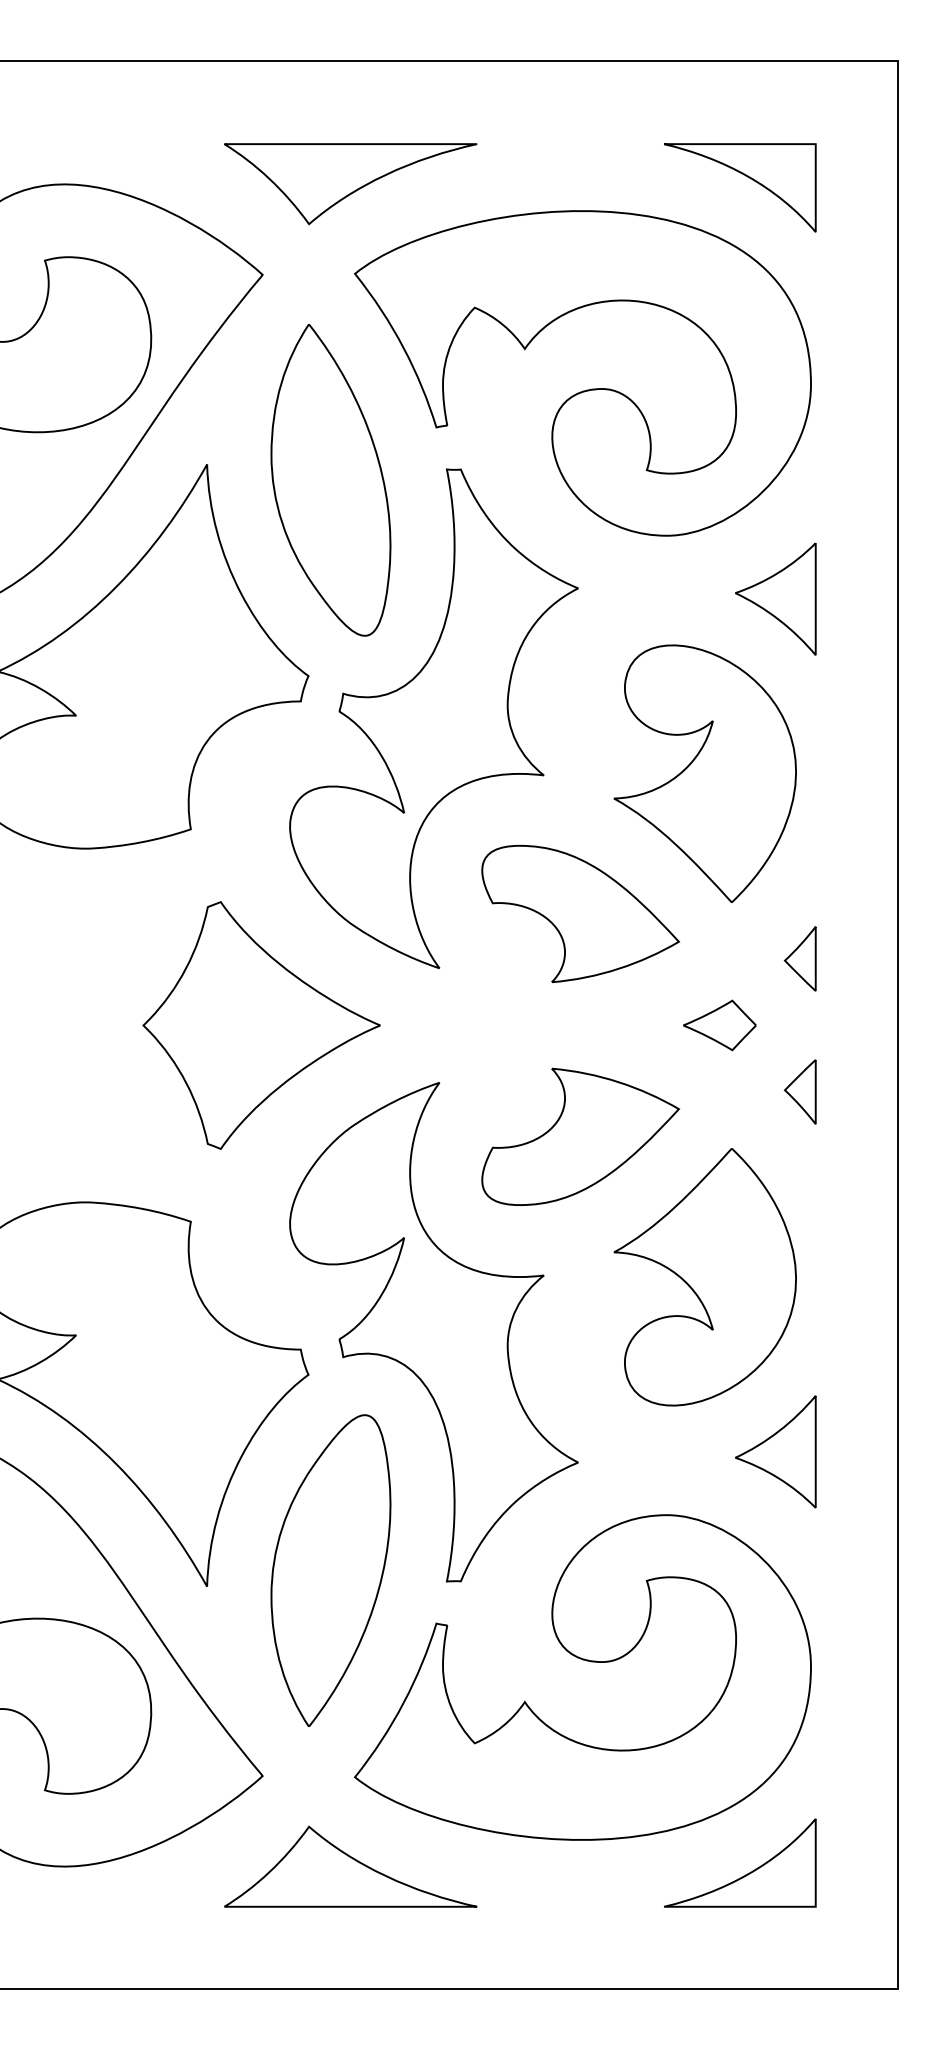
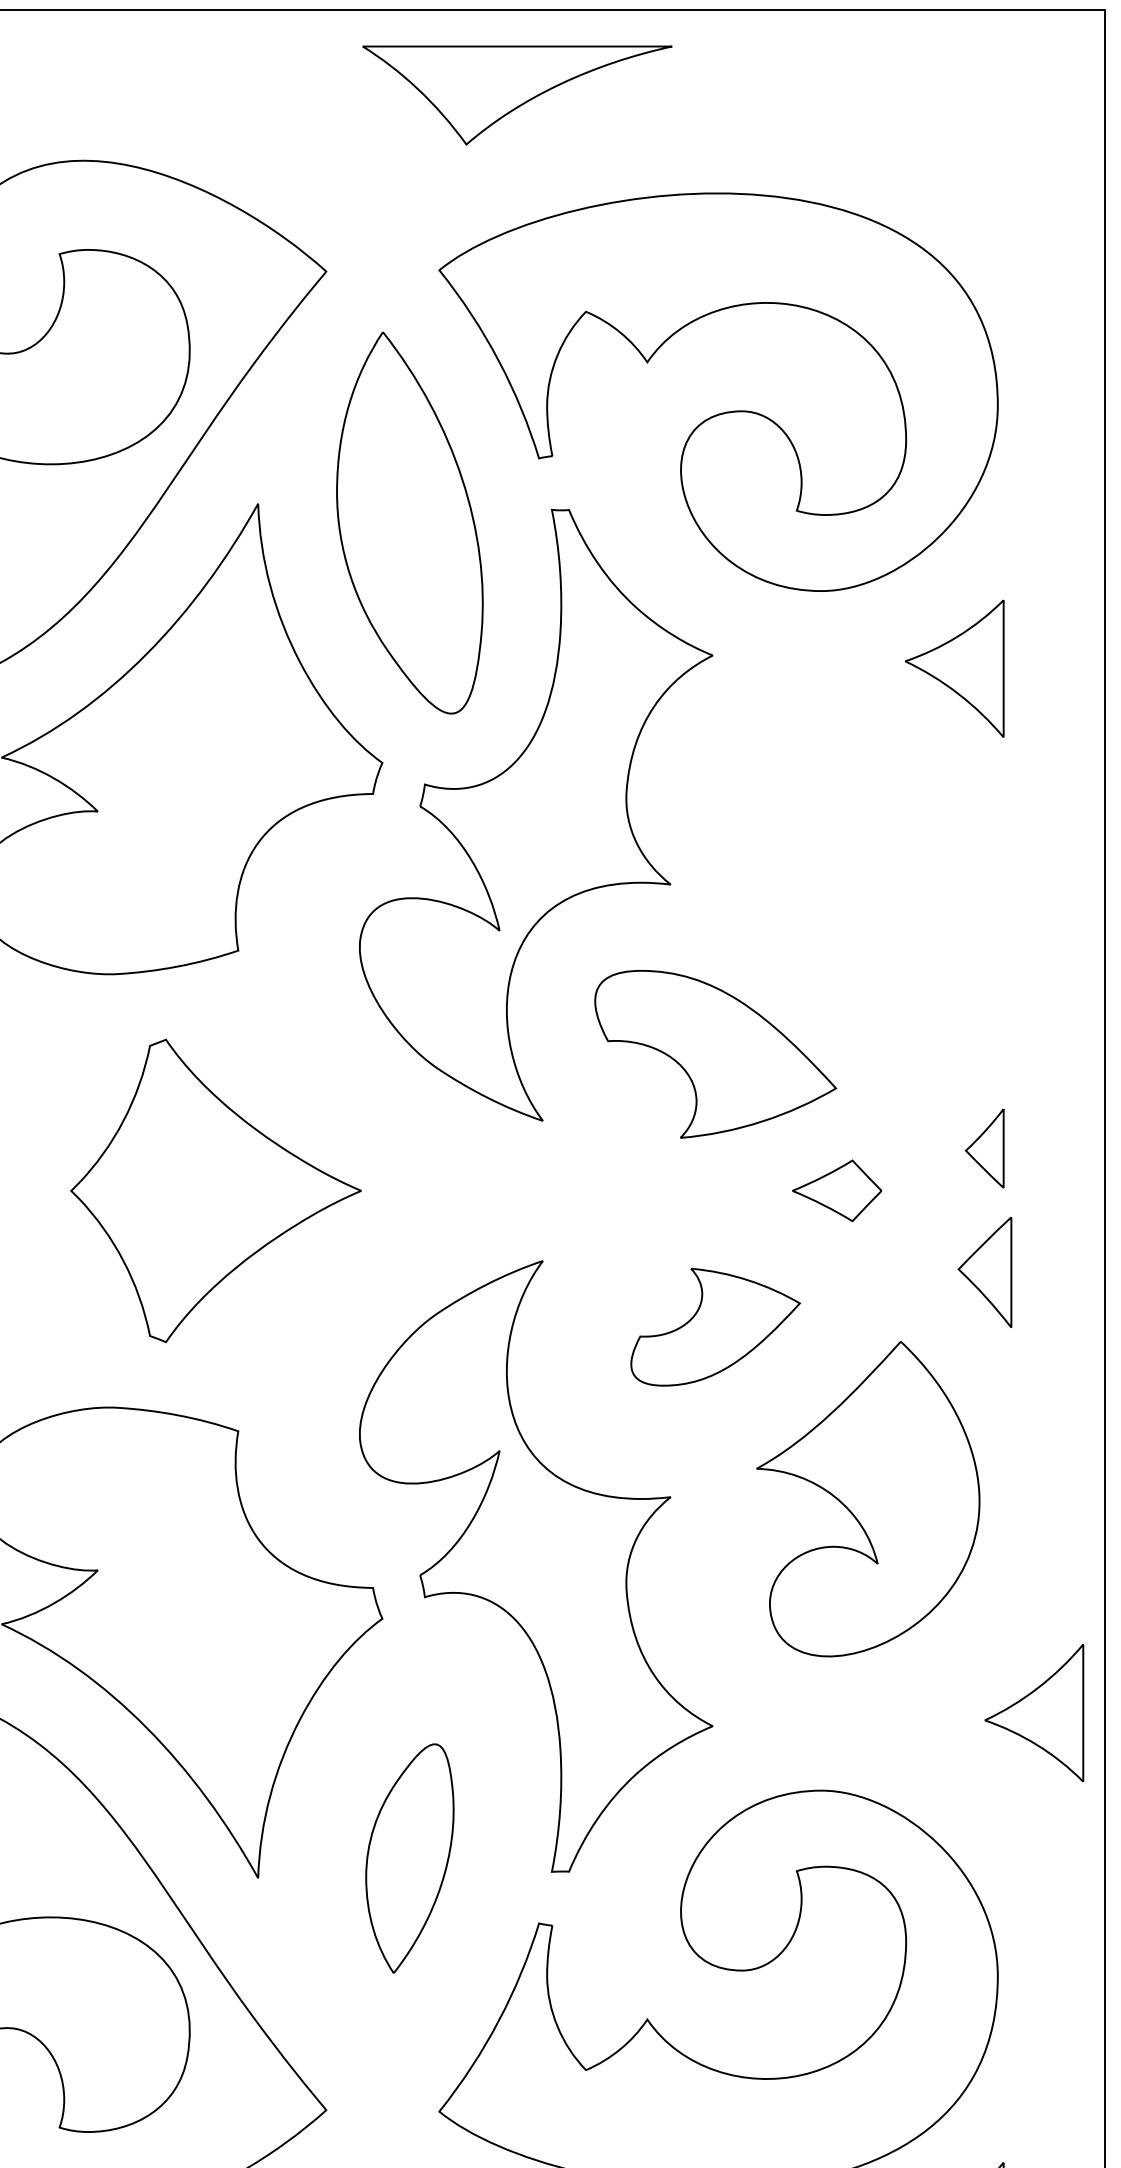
part: (745, 176) -> (917, 151), removed
part: (350, 184) -> (517, 95), moved
part: (704, 773) -> (867, 882), removed
part: (799, 958) -> (983, 1148), moved
part: (261, 1025) -> (215, 1190), moved
part: (719, 1025) -> (836, 1190), moved
part: (799, 1091) -> (983, 1271), size x1.4
part: (580, 1136) -> (715, 1326), size x0.7
part: (775, 1451) -> (1033, 1712), moved
part: (330, 1570) -> (409, 1858), size x0.6

